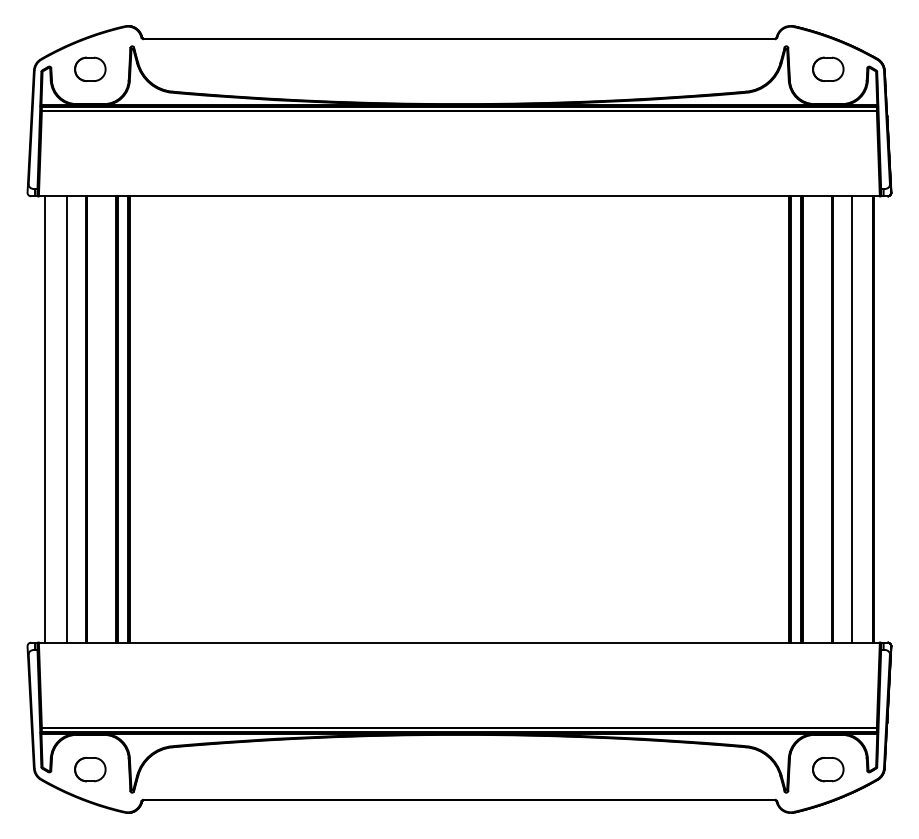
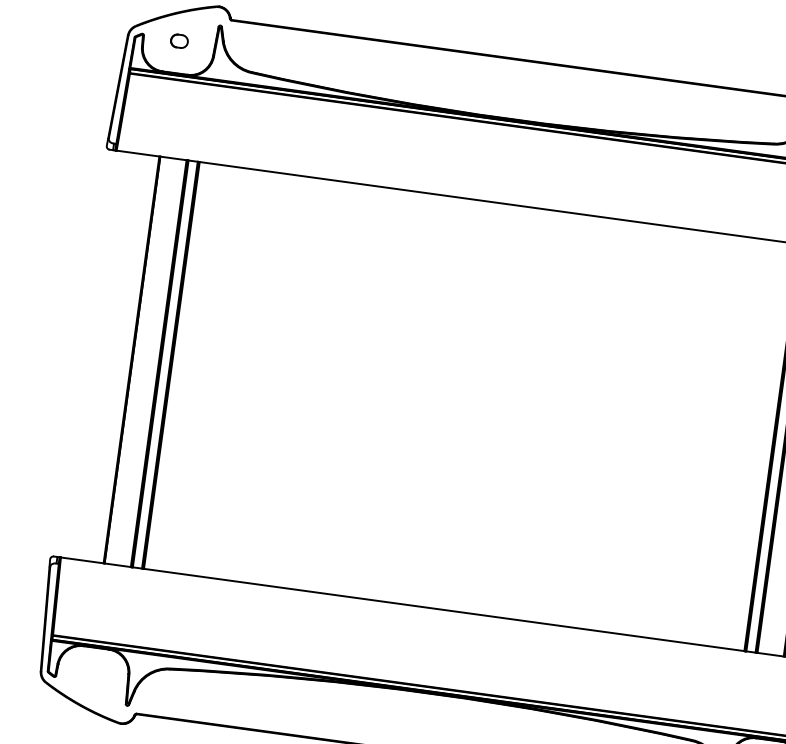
part: (90, 68) -> (179, 40), size x0.6
line: (45, 419) -> (94, 354), removed
line: (67, 419) -> (114, 357), removed
part: (90, 769) -> (92, 679), removed

